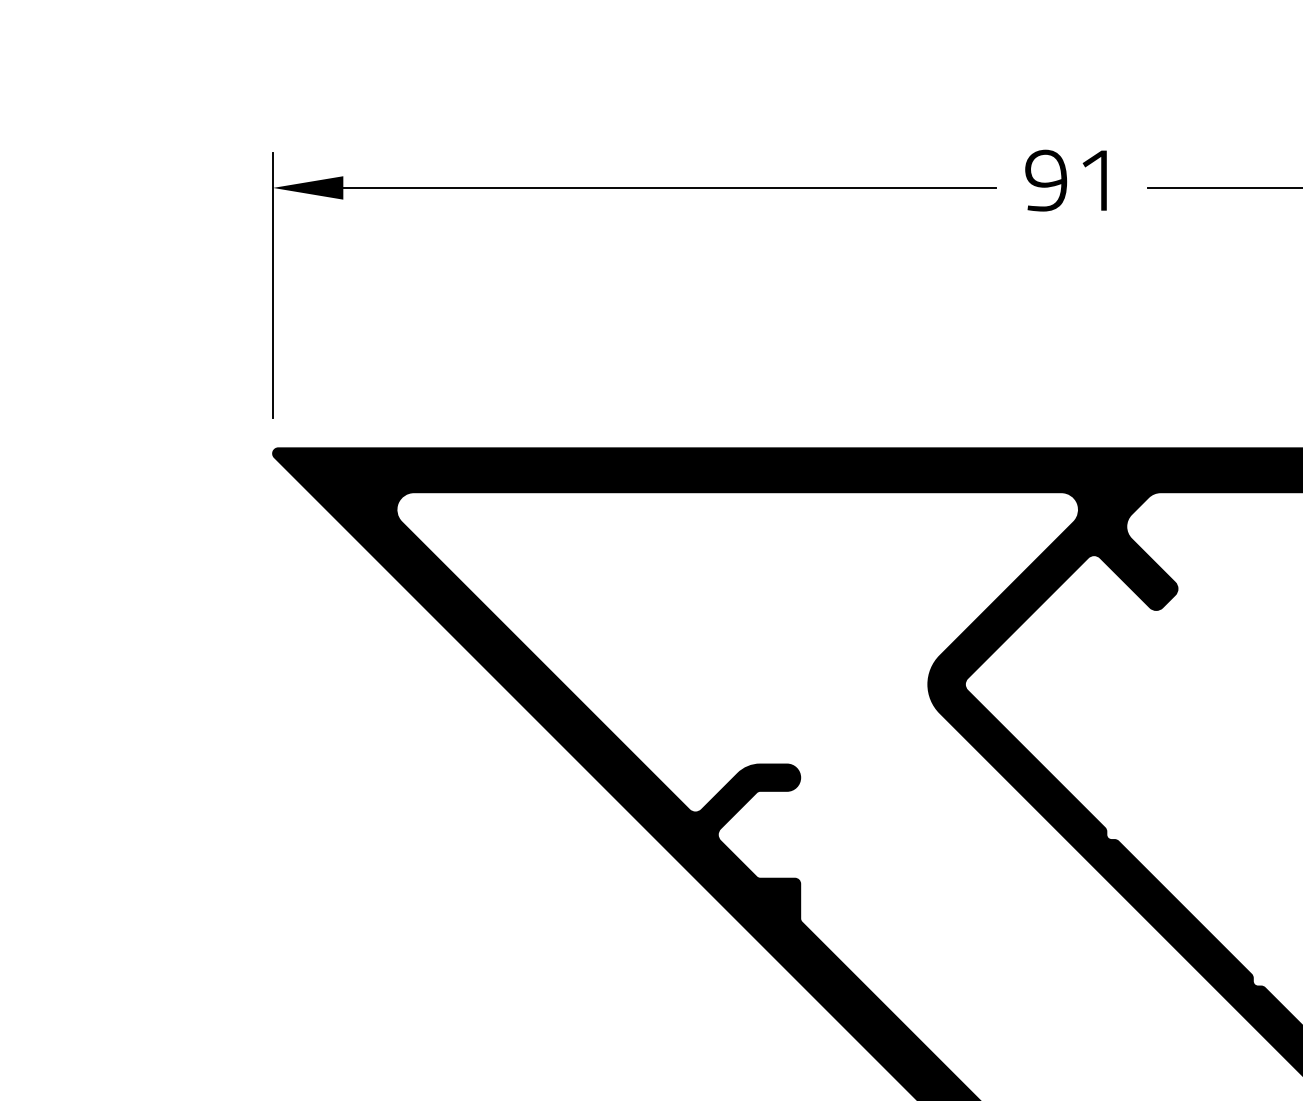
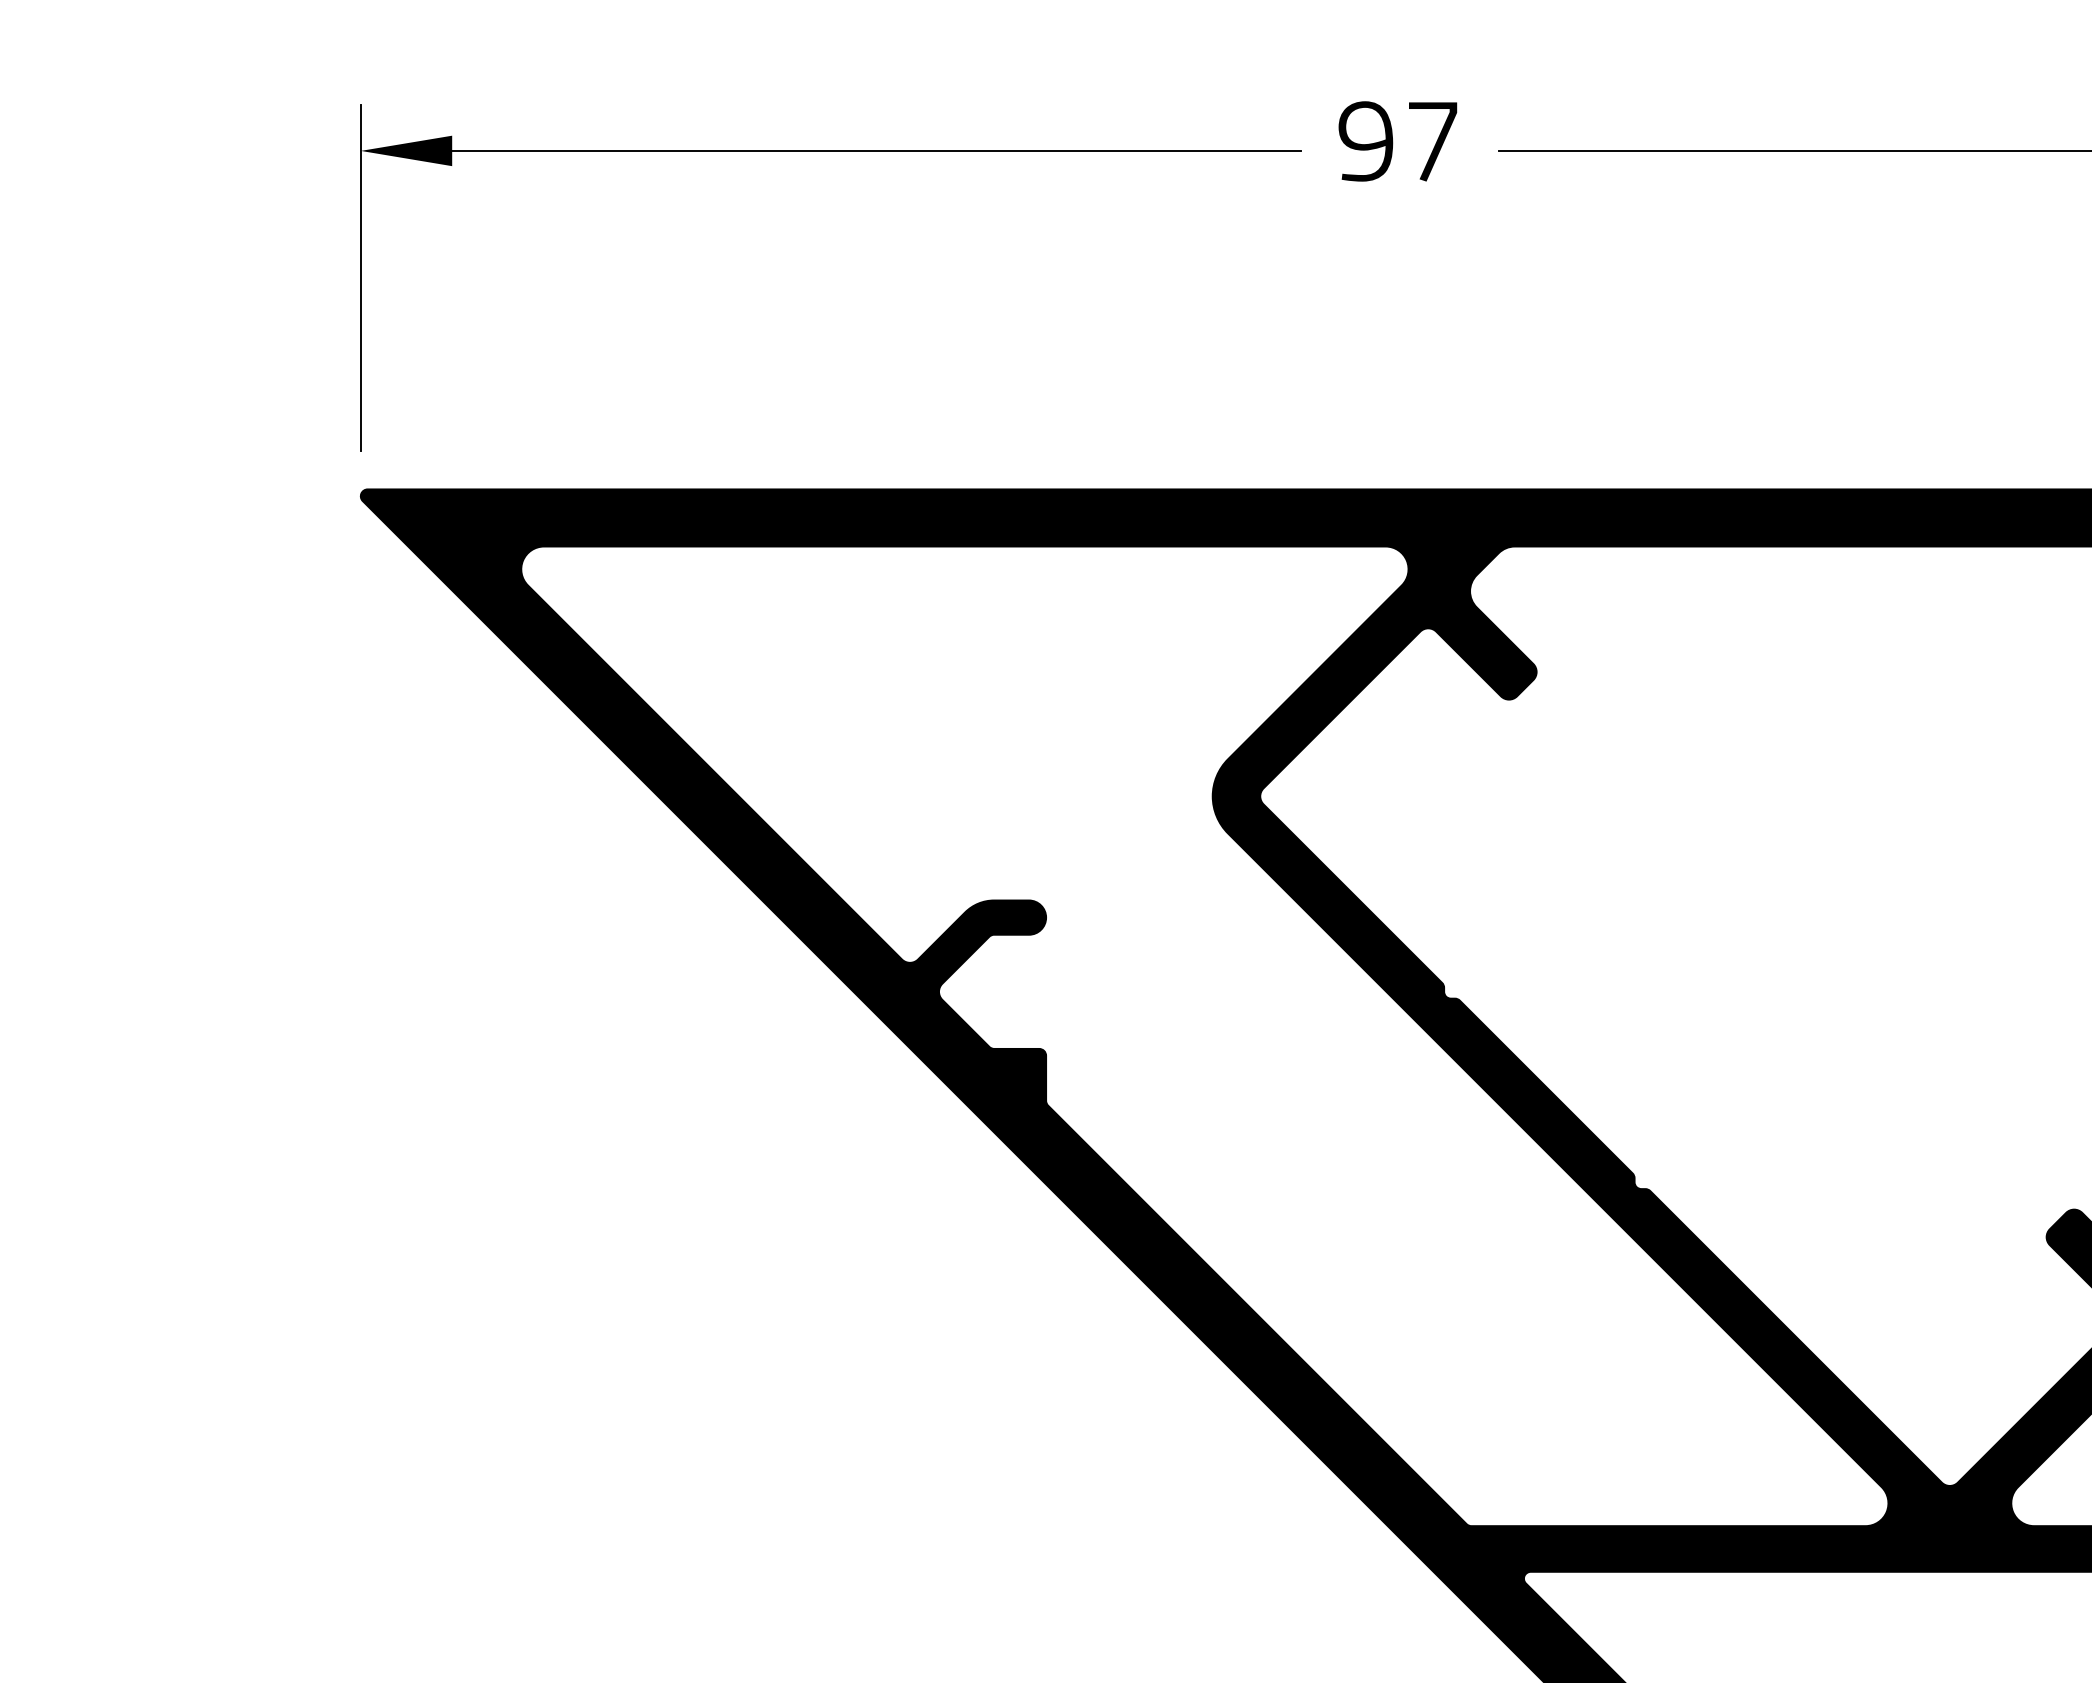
text: (1098, 180) -> (1433, 141), 91 -> 97

